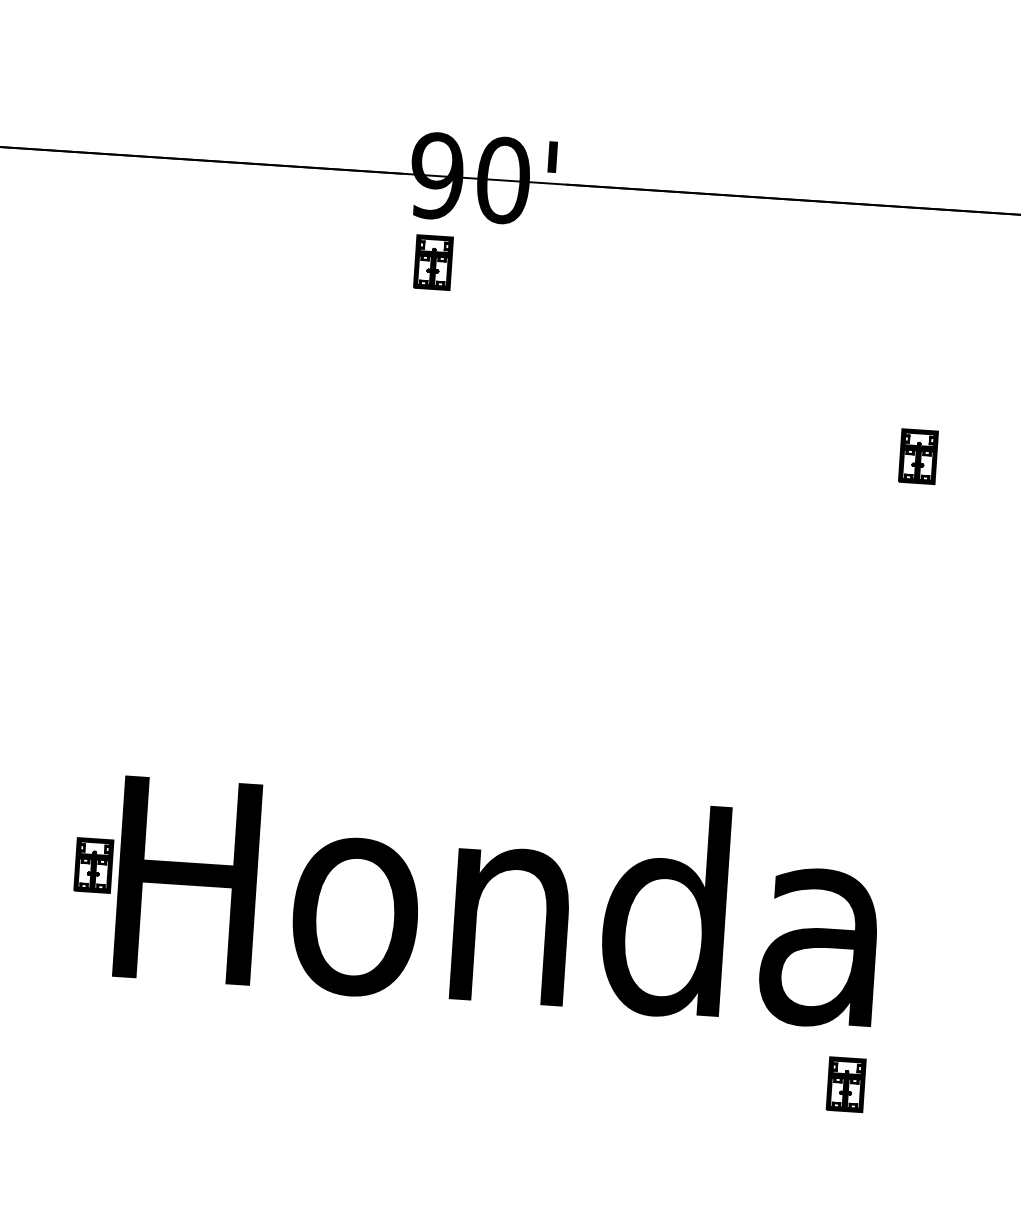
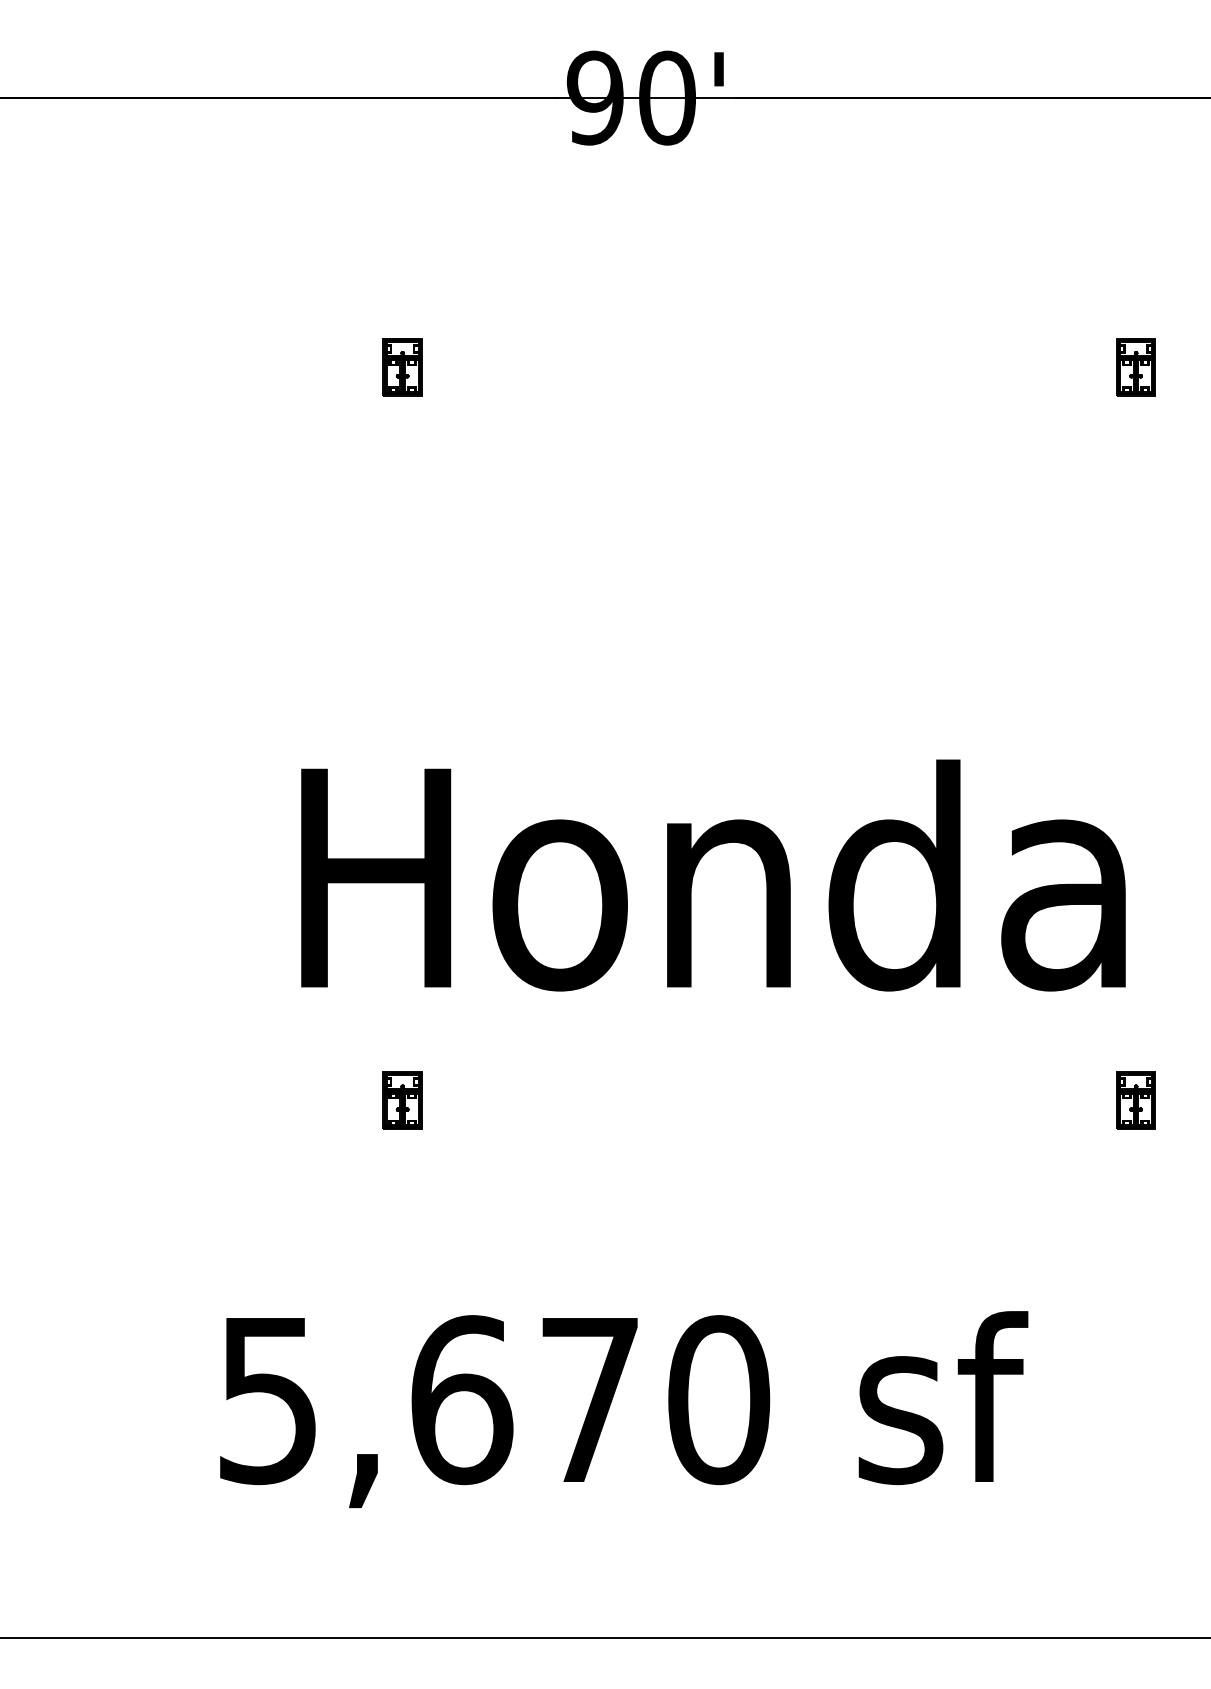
part: (433, 263) -> (402, 367), moved
part: (93, 865) -> (402, 1100), moved
part: (845, 1084) -> (1135, 1100), moved

